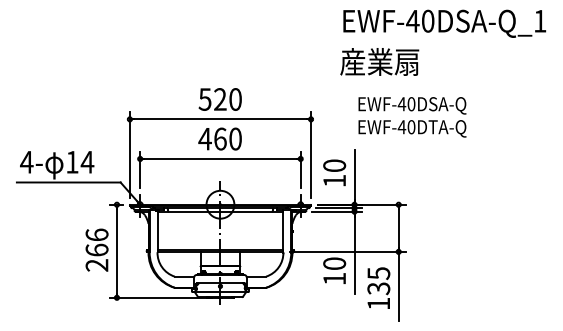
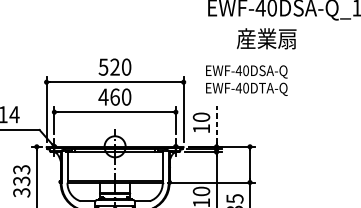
text: (379, 61) -> (266, 38), moved
text: (412, 117) -> (246, 80), moved
line: (354, 174) -> (216, 123), solid -> dashed
text: (96, 249) -> (21, 180), 266 -> 333

